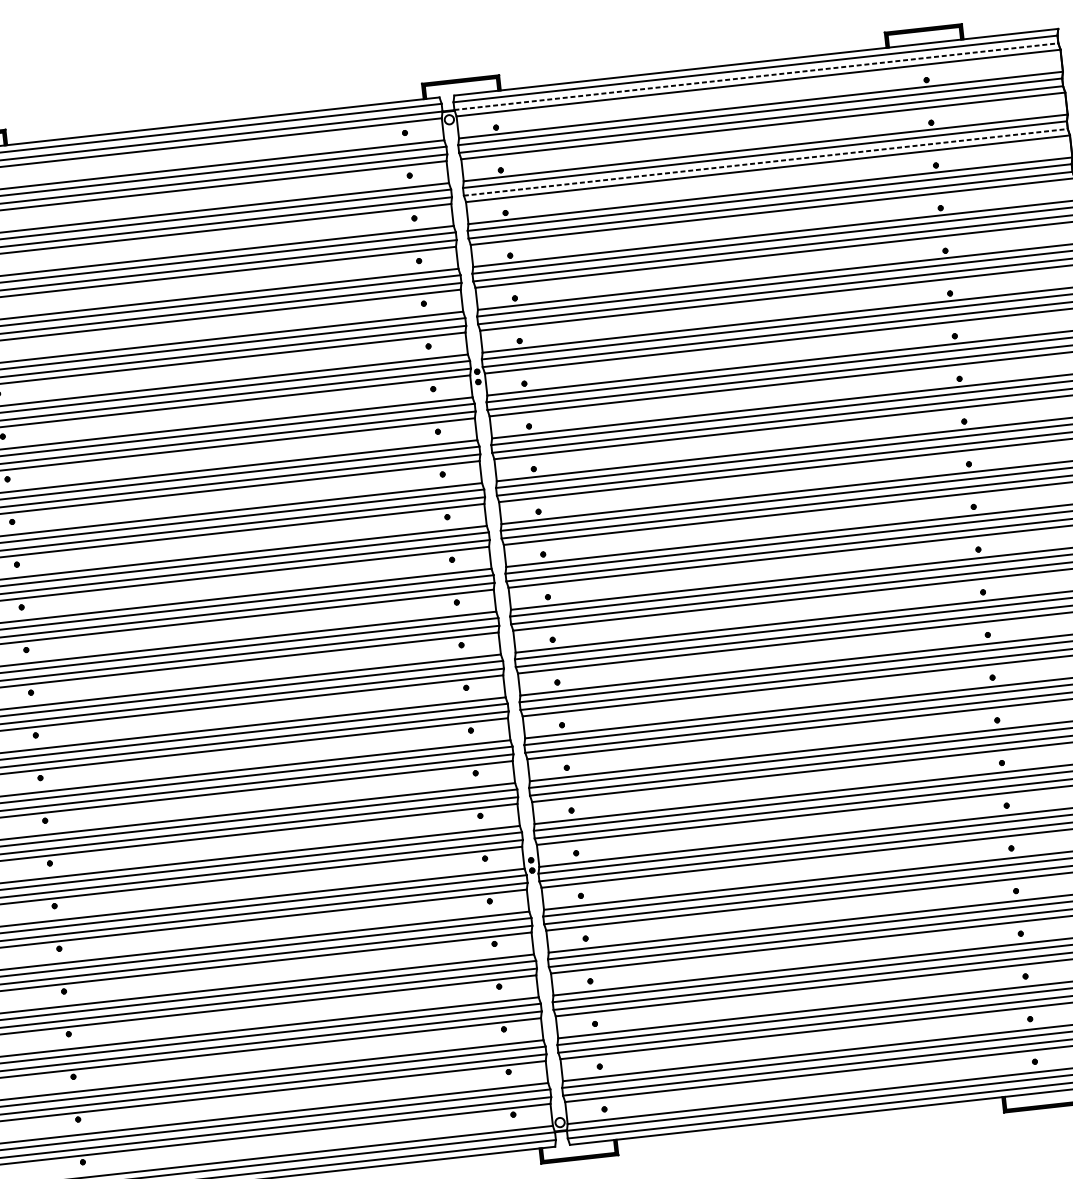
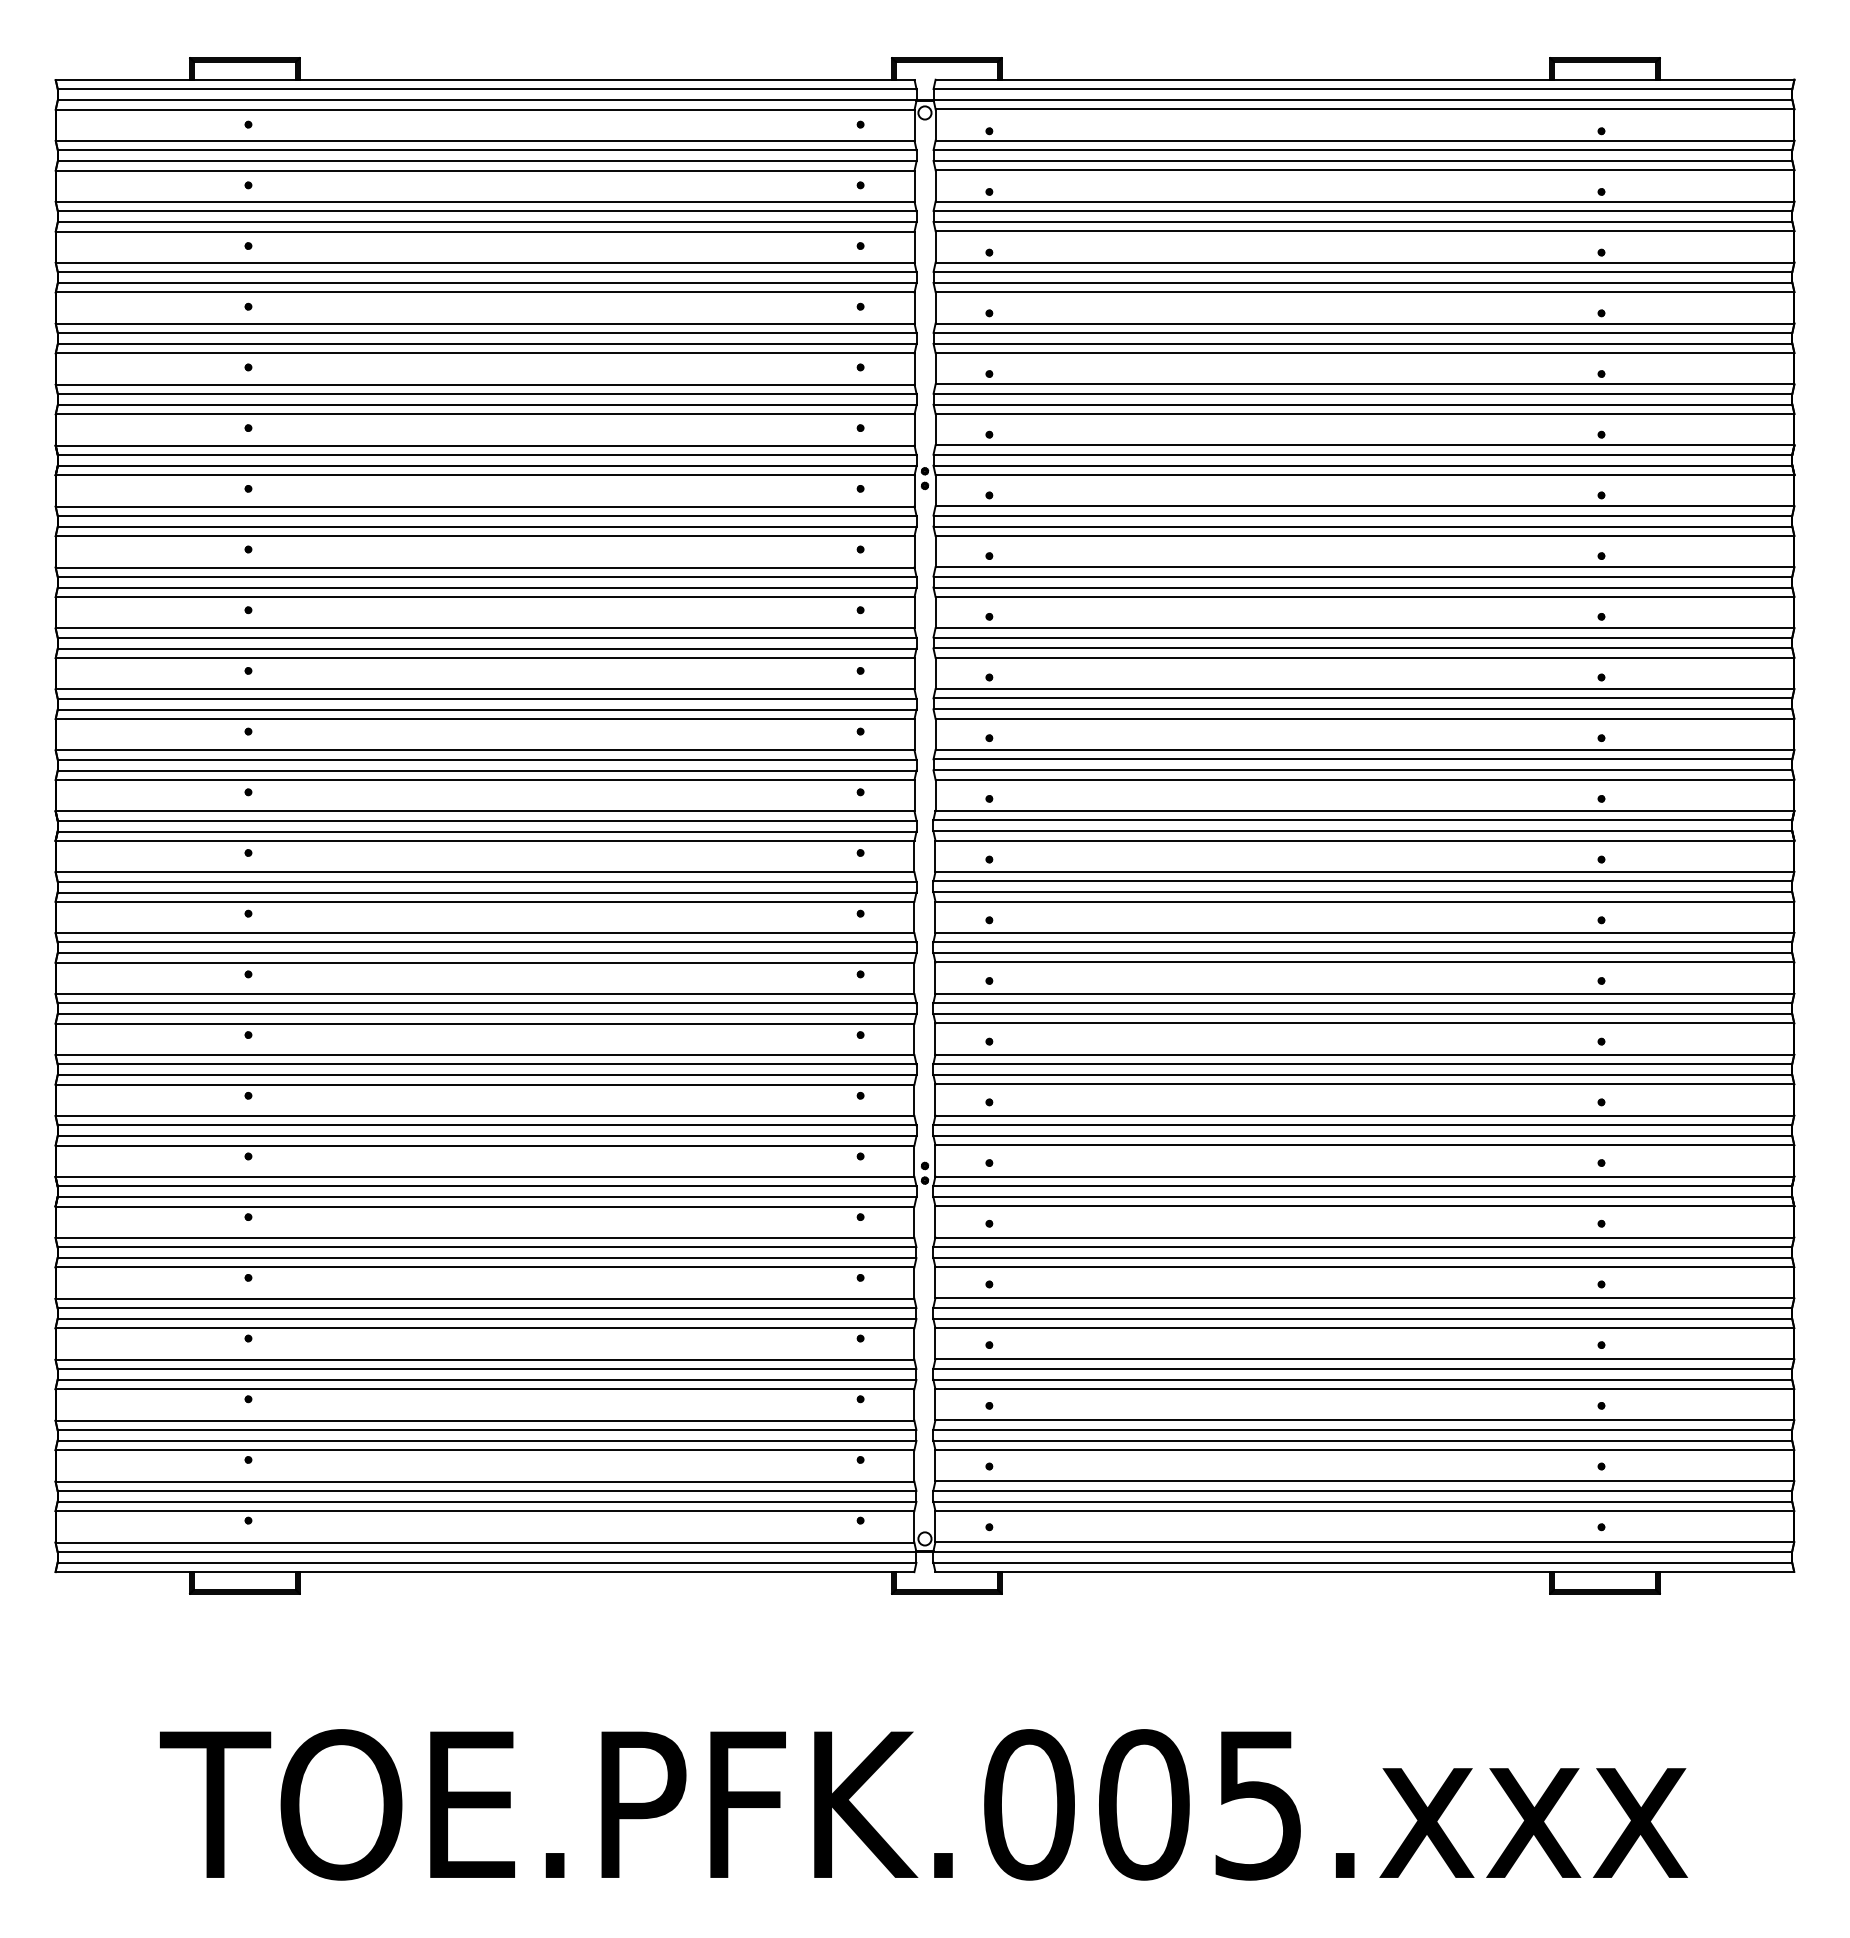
line: (756, 76) -> (1363, 100), dashed -> solid
line: (766, 162) -> (1363, 221), dashed -> solid

